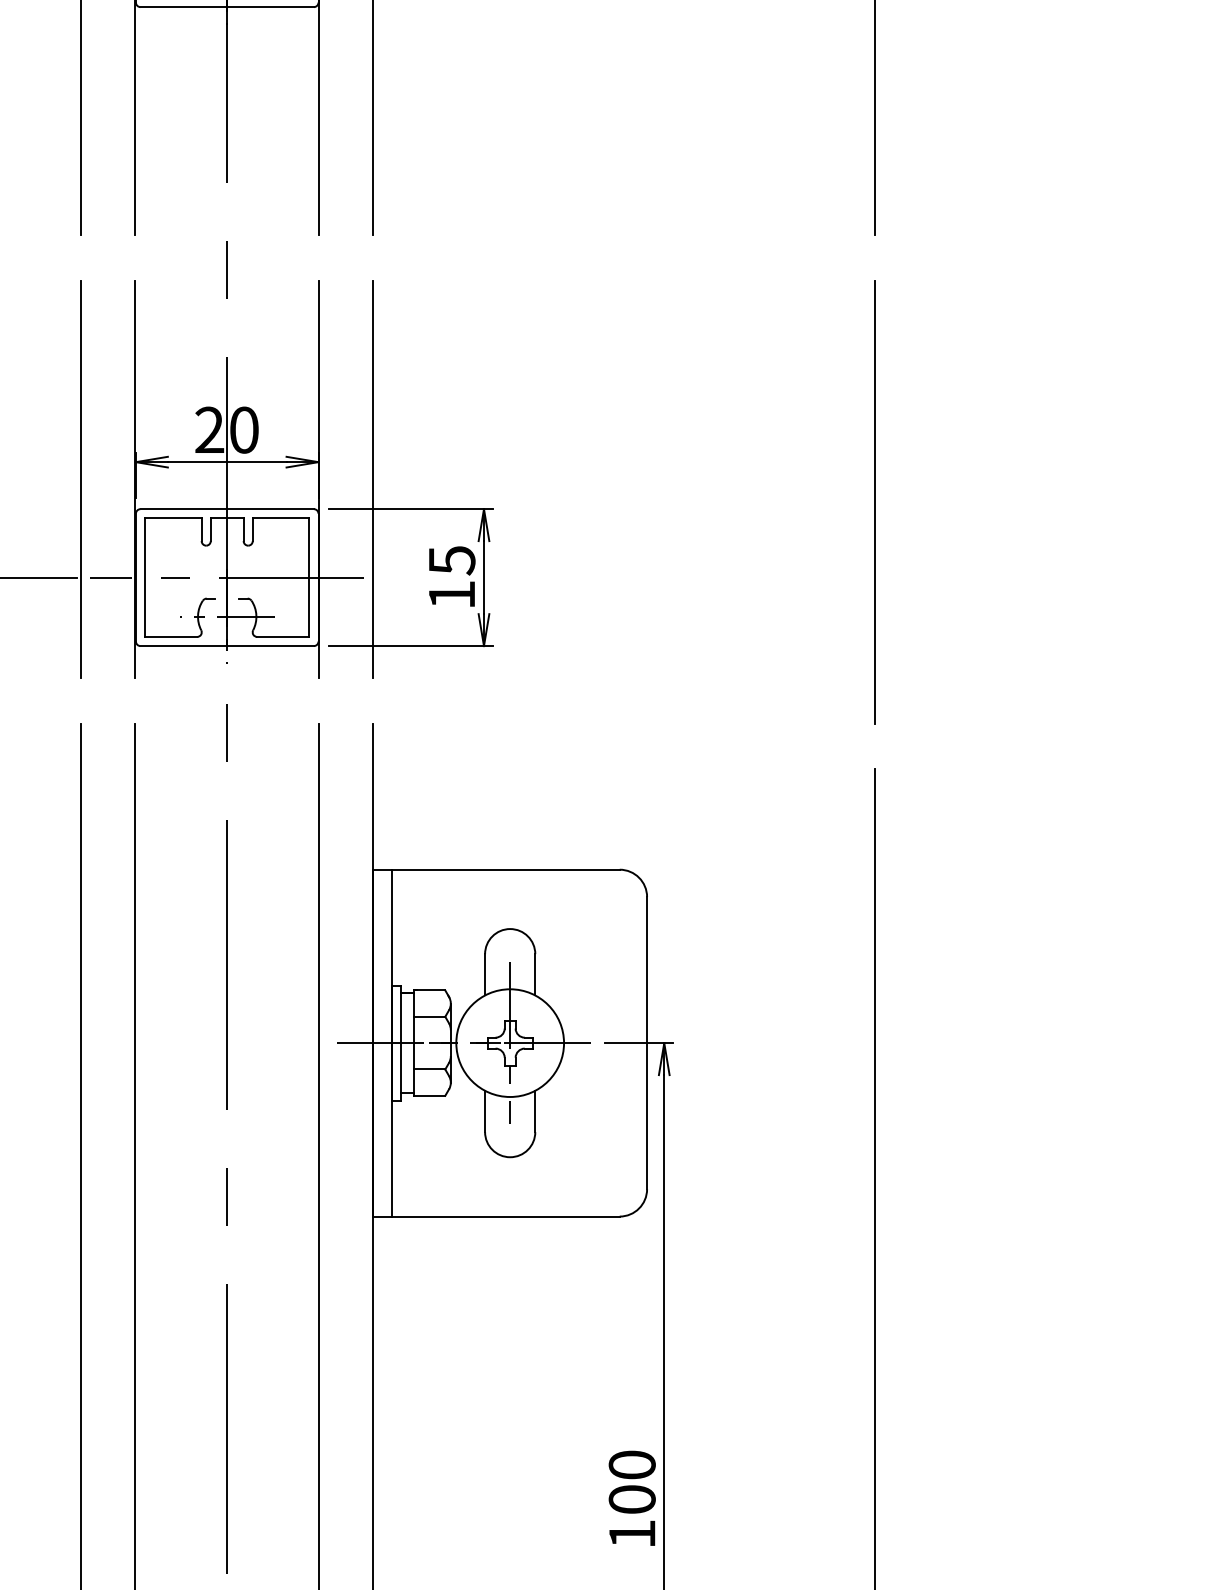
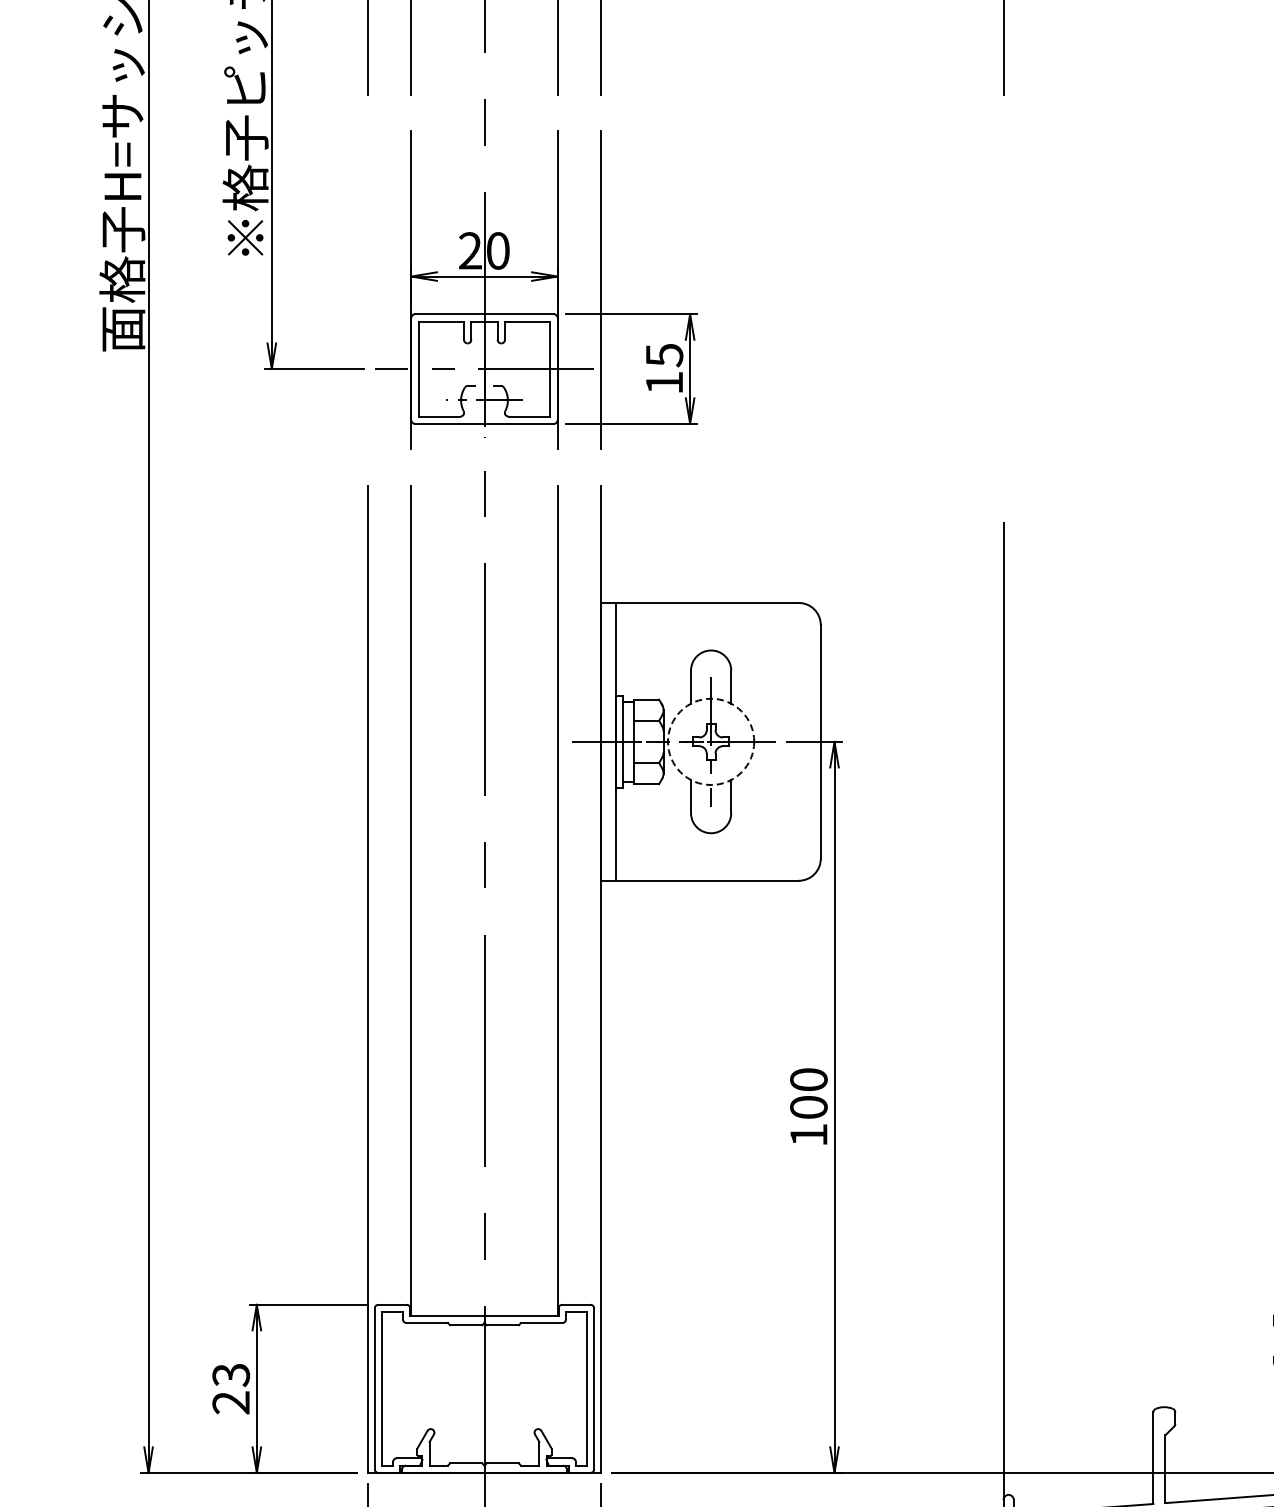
line: (81, 479) -> (367, 290), removed
line: (875, 502) -> (1003, 308), removed
circle: (509, 1042) -> (710, 741), solid -> dashed

